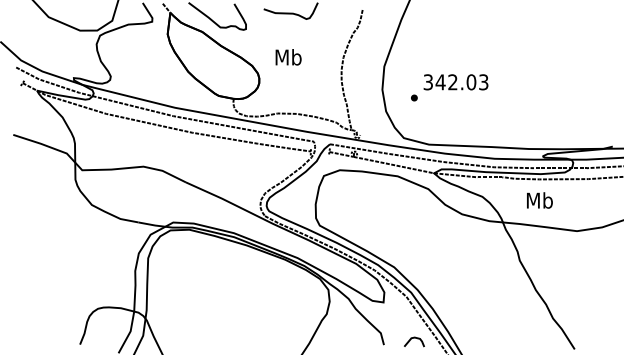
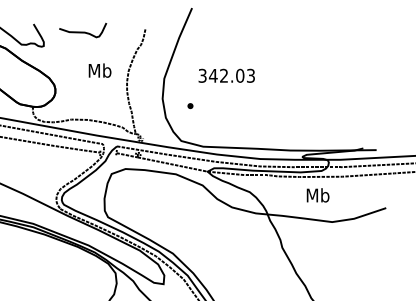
text: (288, 57) -> (99, 70), moved
text: (455, 82) -> (226, 76), moved
text: (539, 200) -> (317, 195), moved

